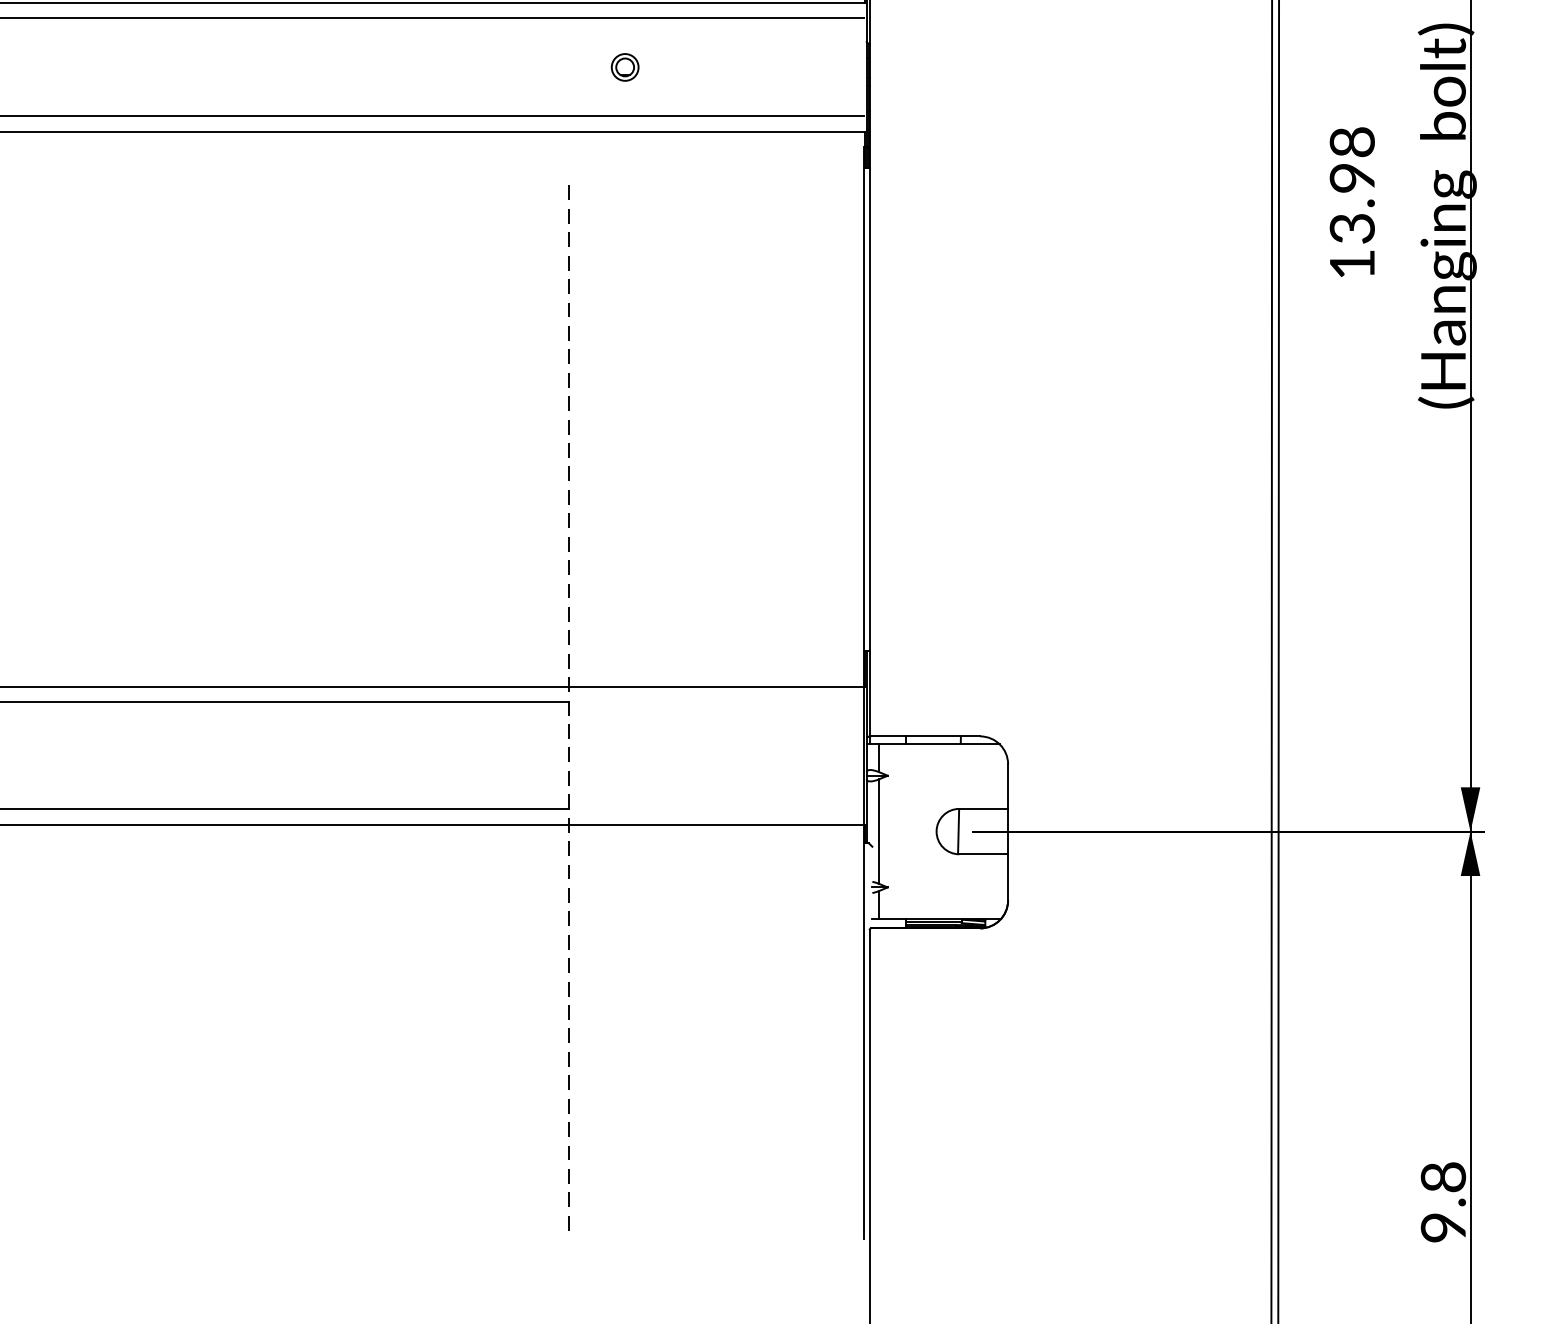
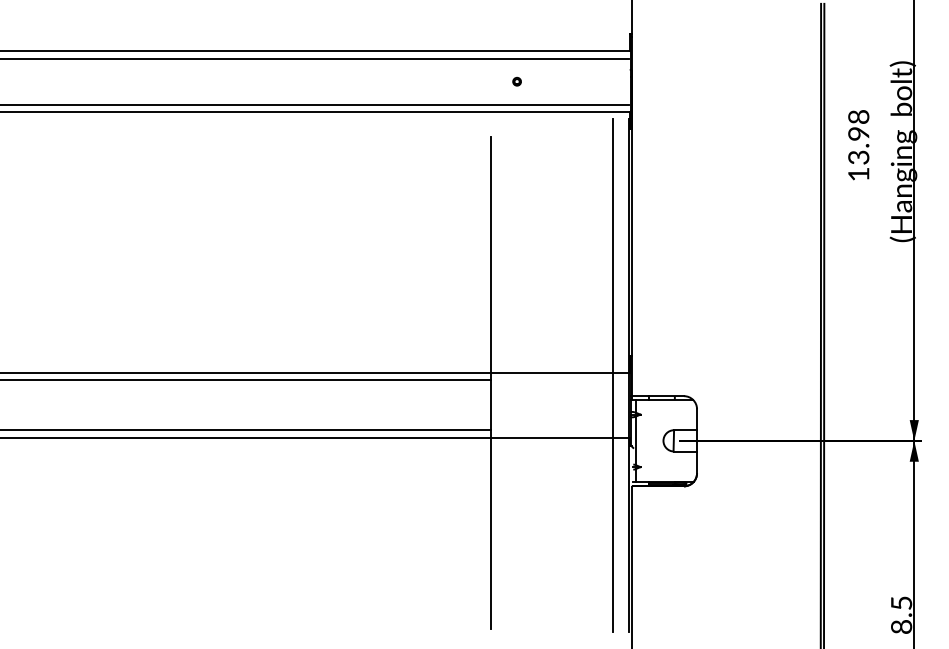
part: (623, 66) -> (516, 81), size x0.62
line: (828, 692) -> (612, 375), added
line: (568, 709) -> (490, 383), dashed -> solid
text: (1443, 1201) -> (901, 614), 9.8 -> 8.5

